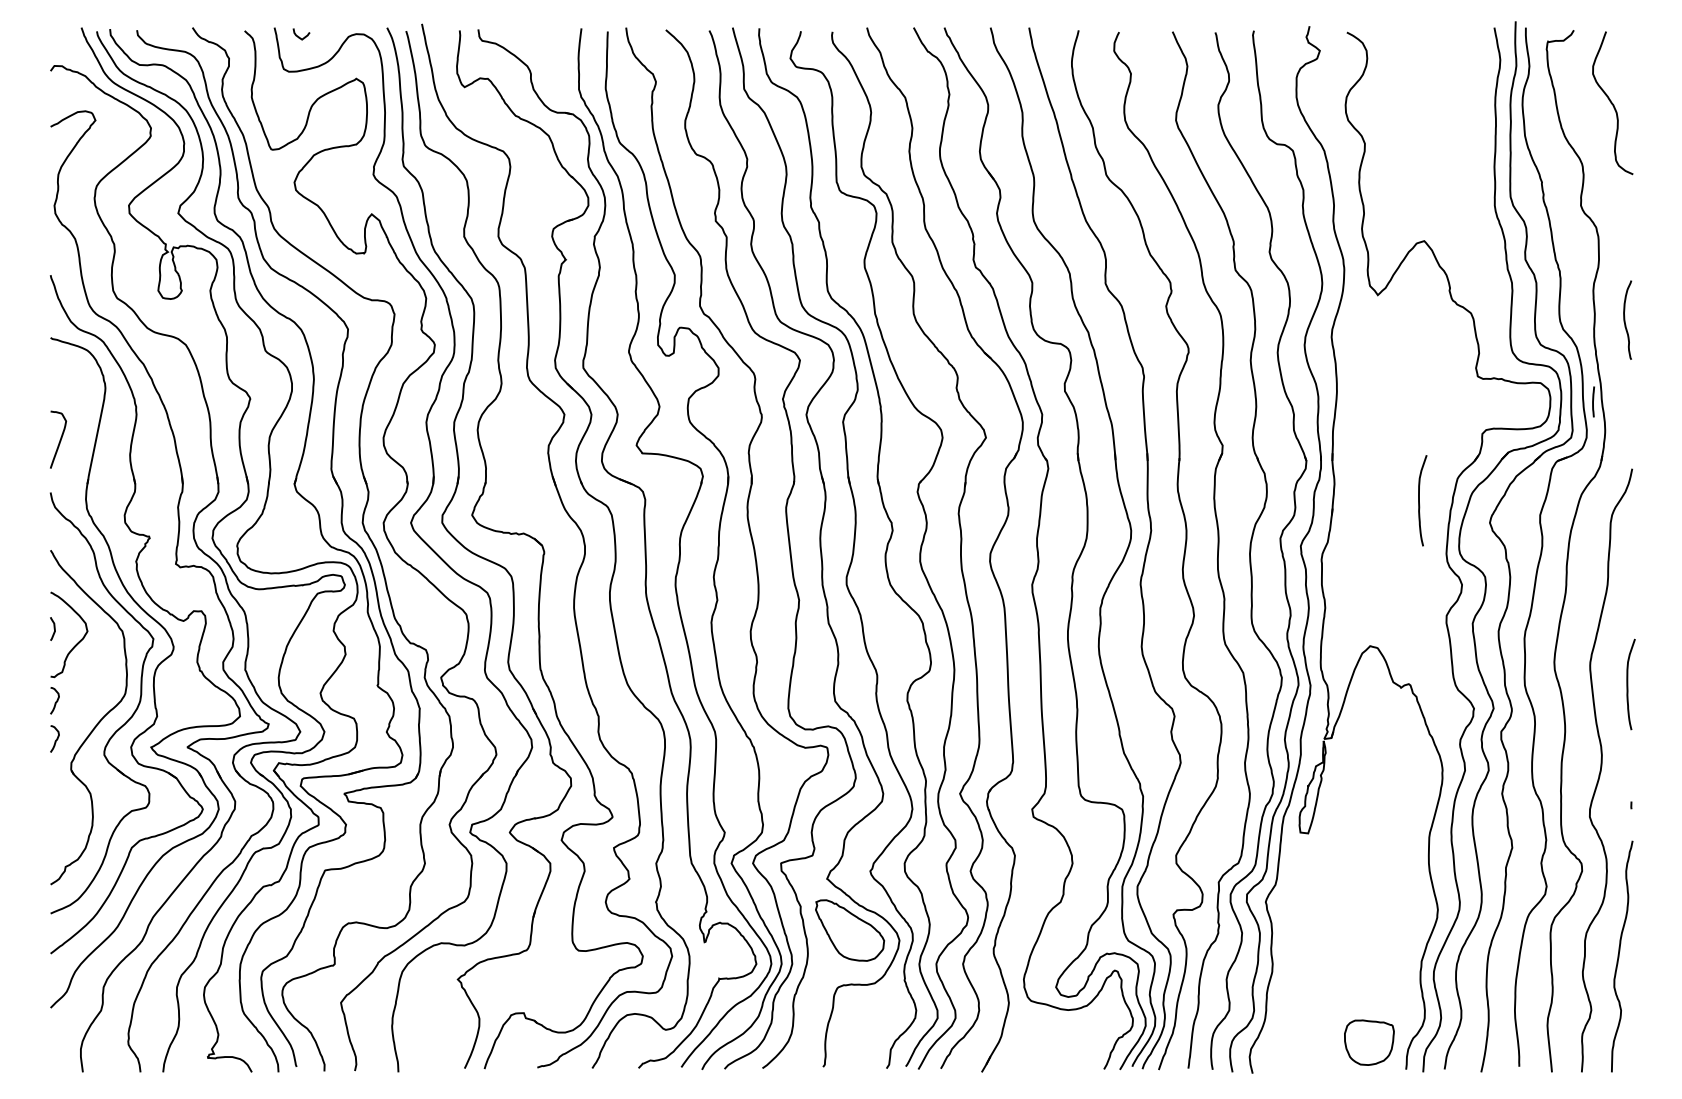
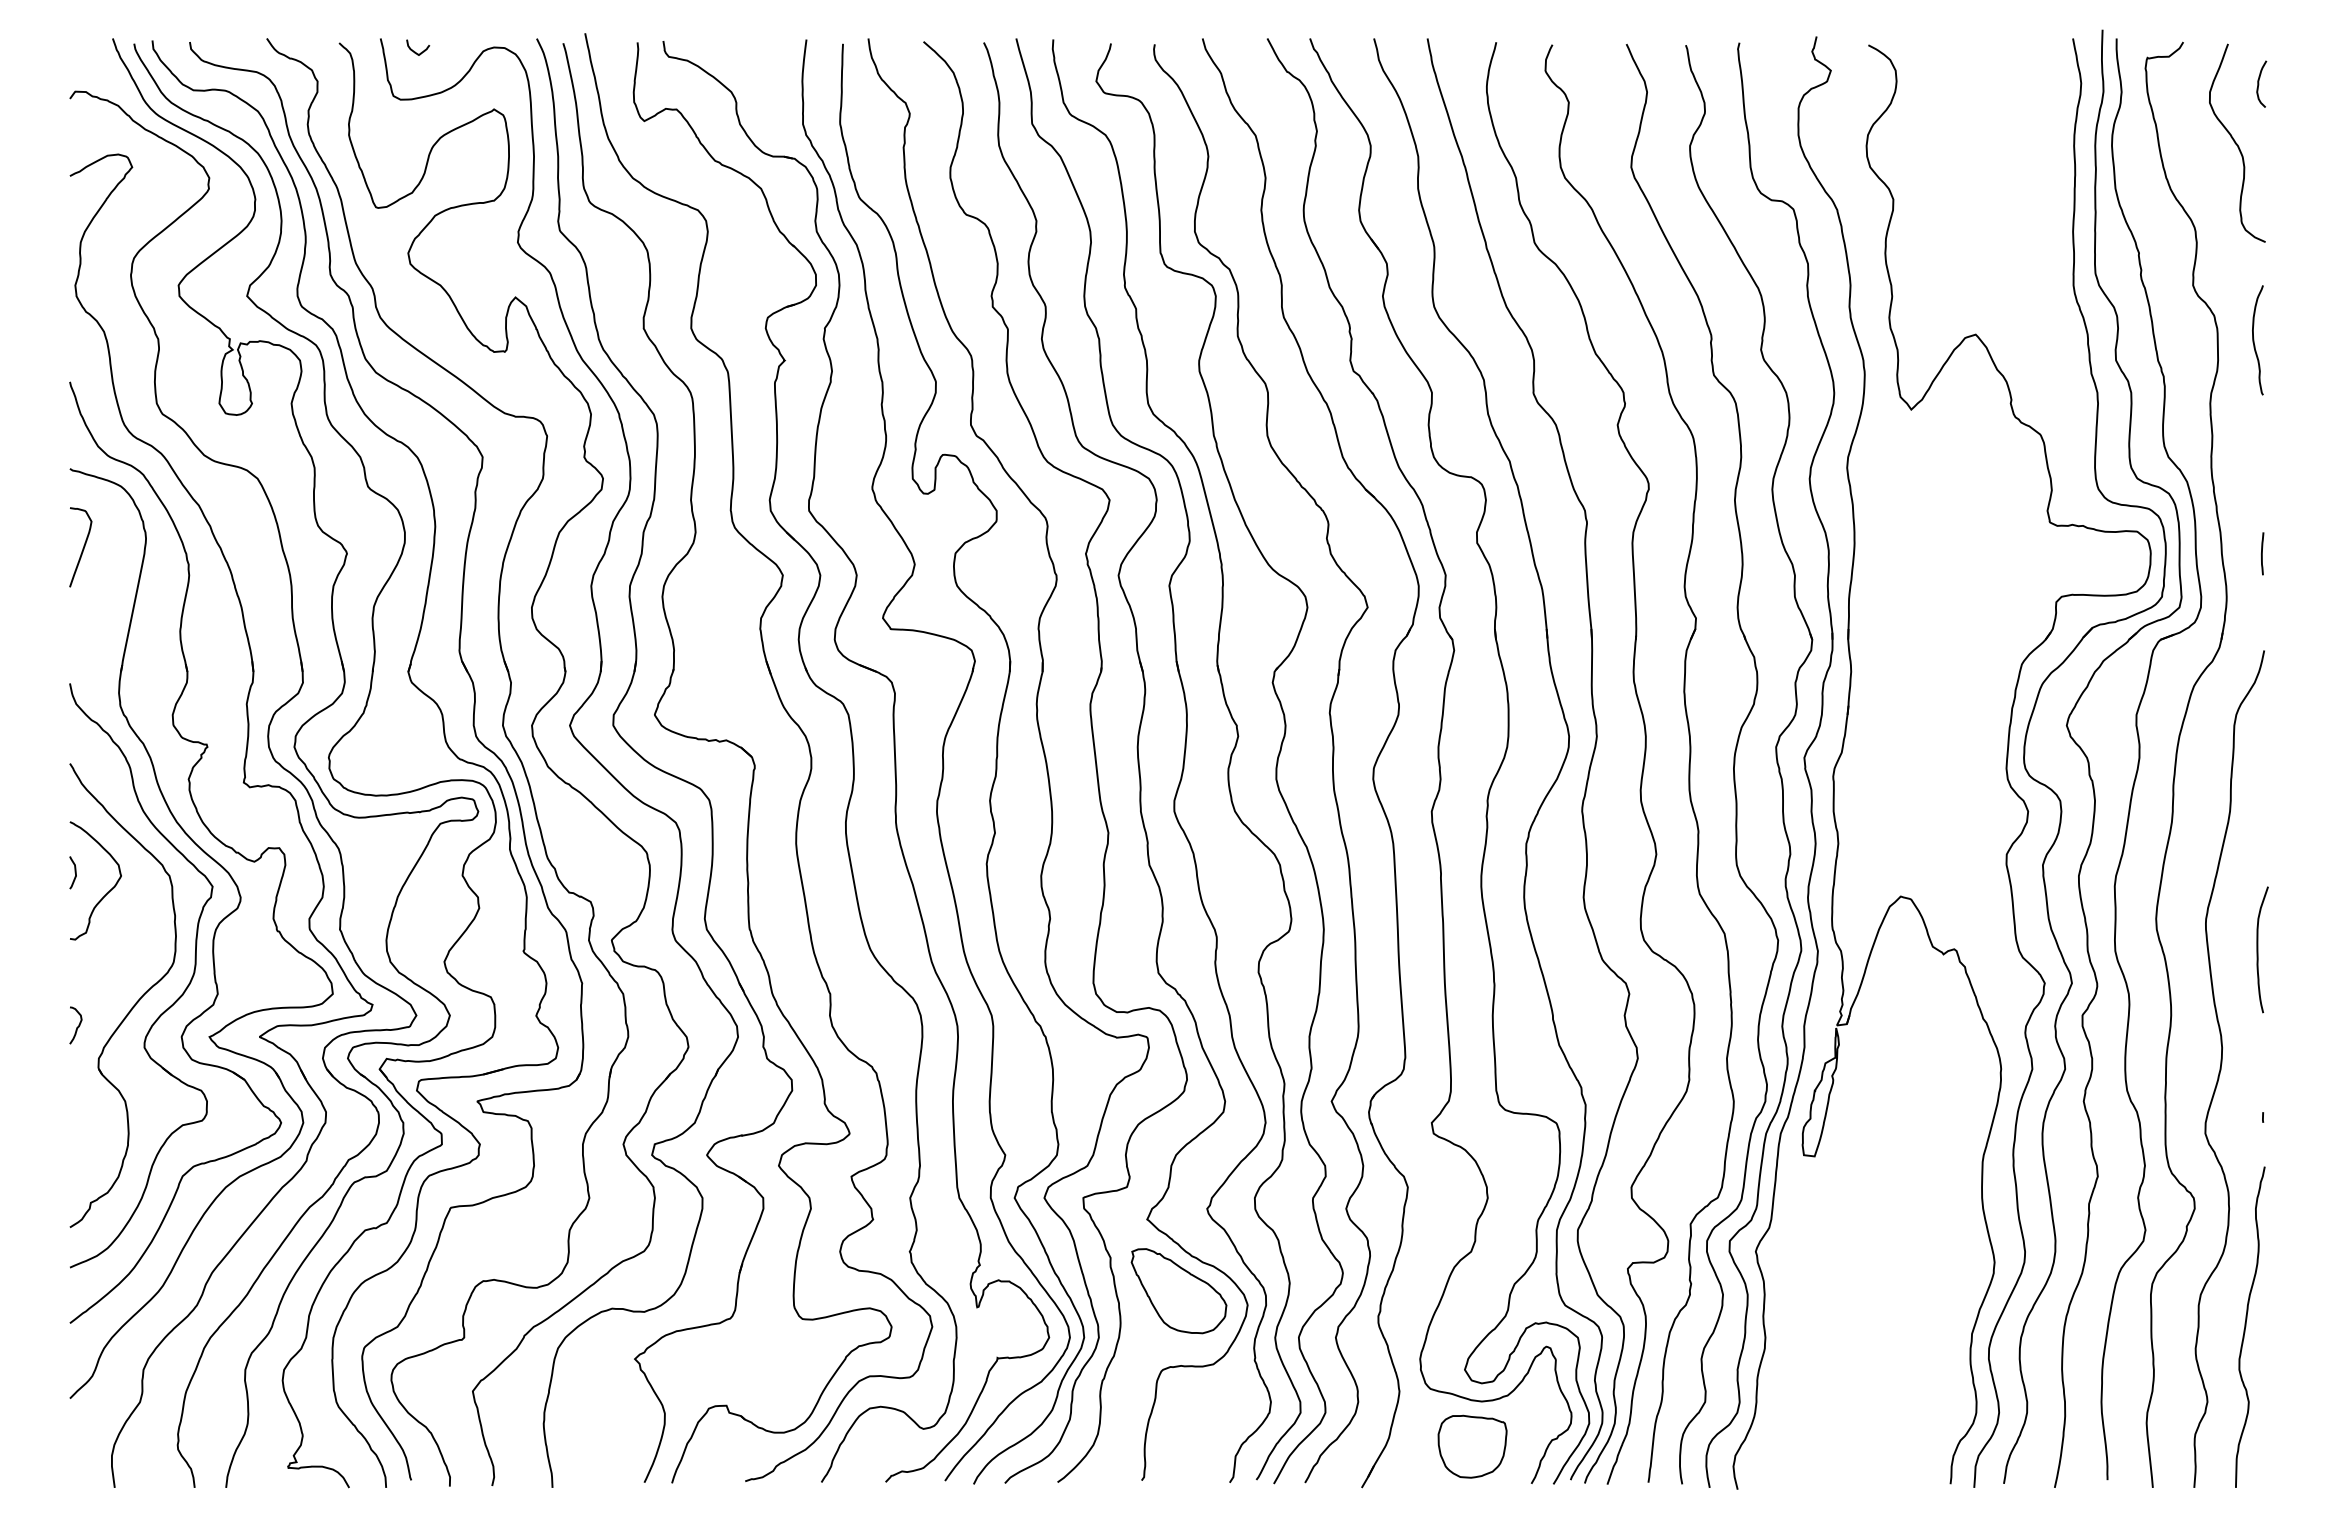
curve: (1628, 60) -> (2259, 83), added
curve: (1625, 320) -> (2254, 340), moved
line: (1593, 401) -> (2262, 553), moved
curve: (59, 440) -> (82, 548), moved
curve: (1419, 500) -> (1969, 694), removed
curve: (56, 701) -> (77, 973), removed
part: (1369, 1042) -> (1472, 1446), moved

